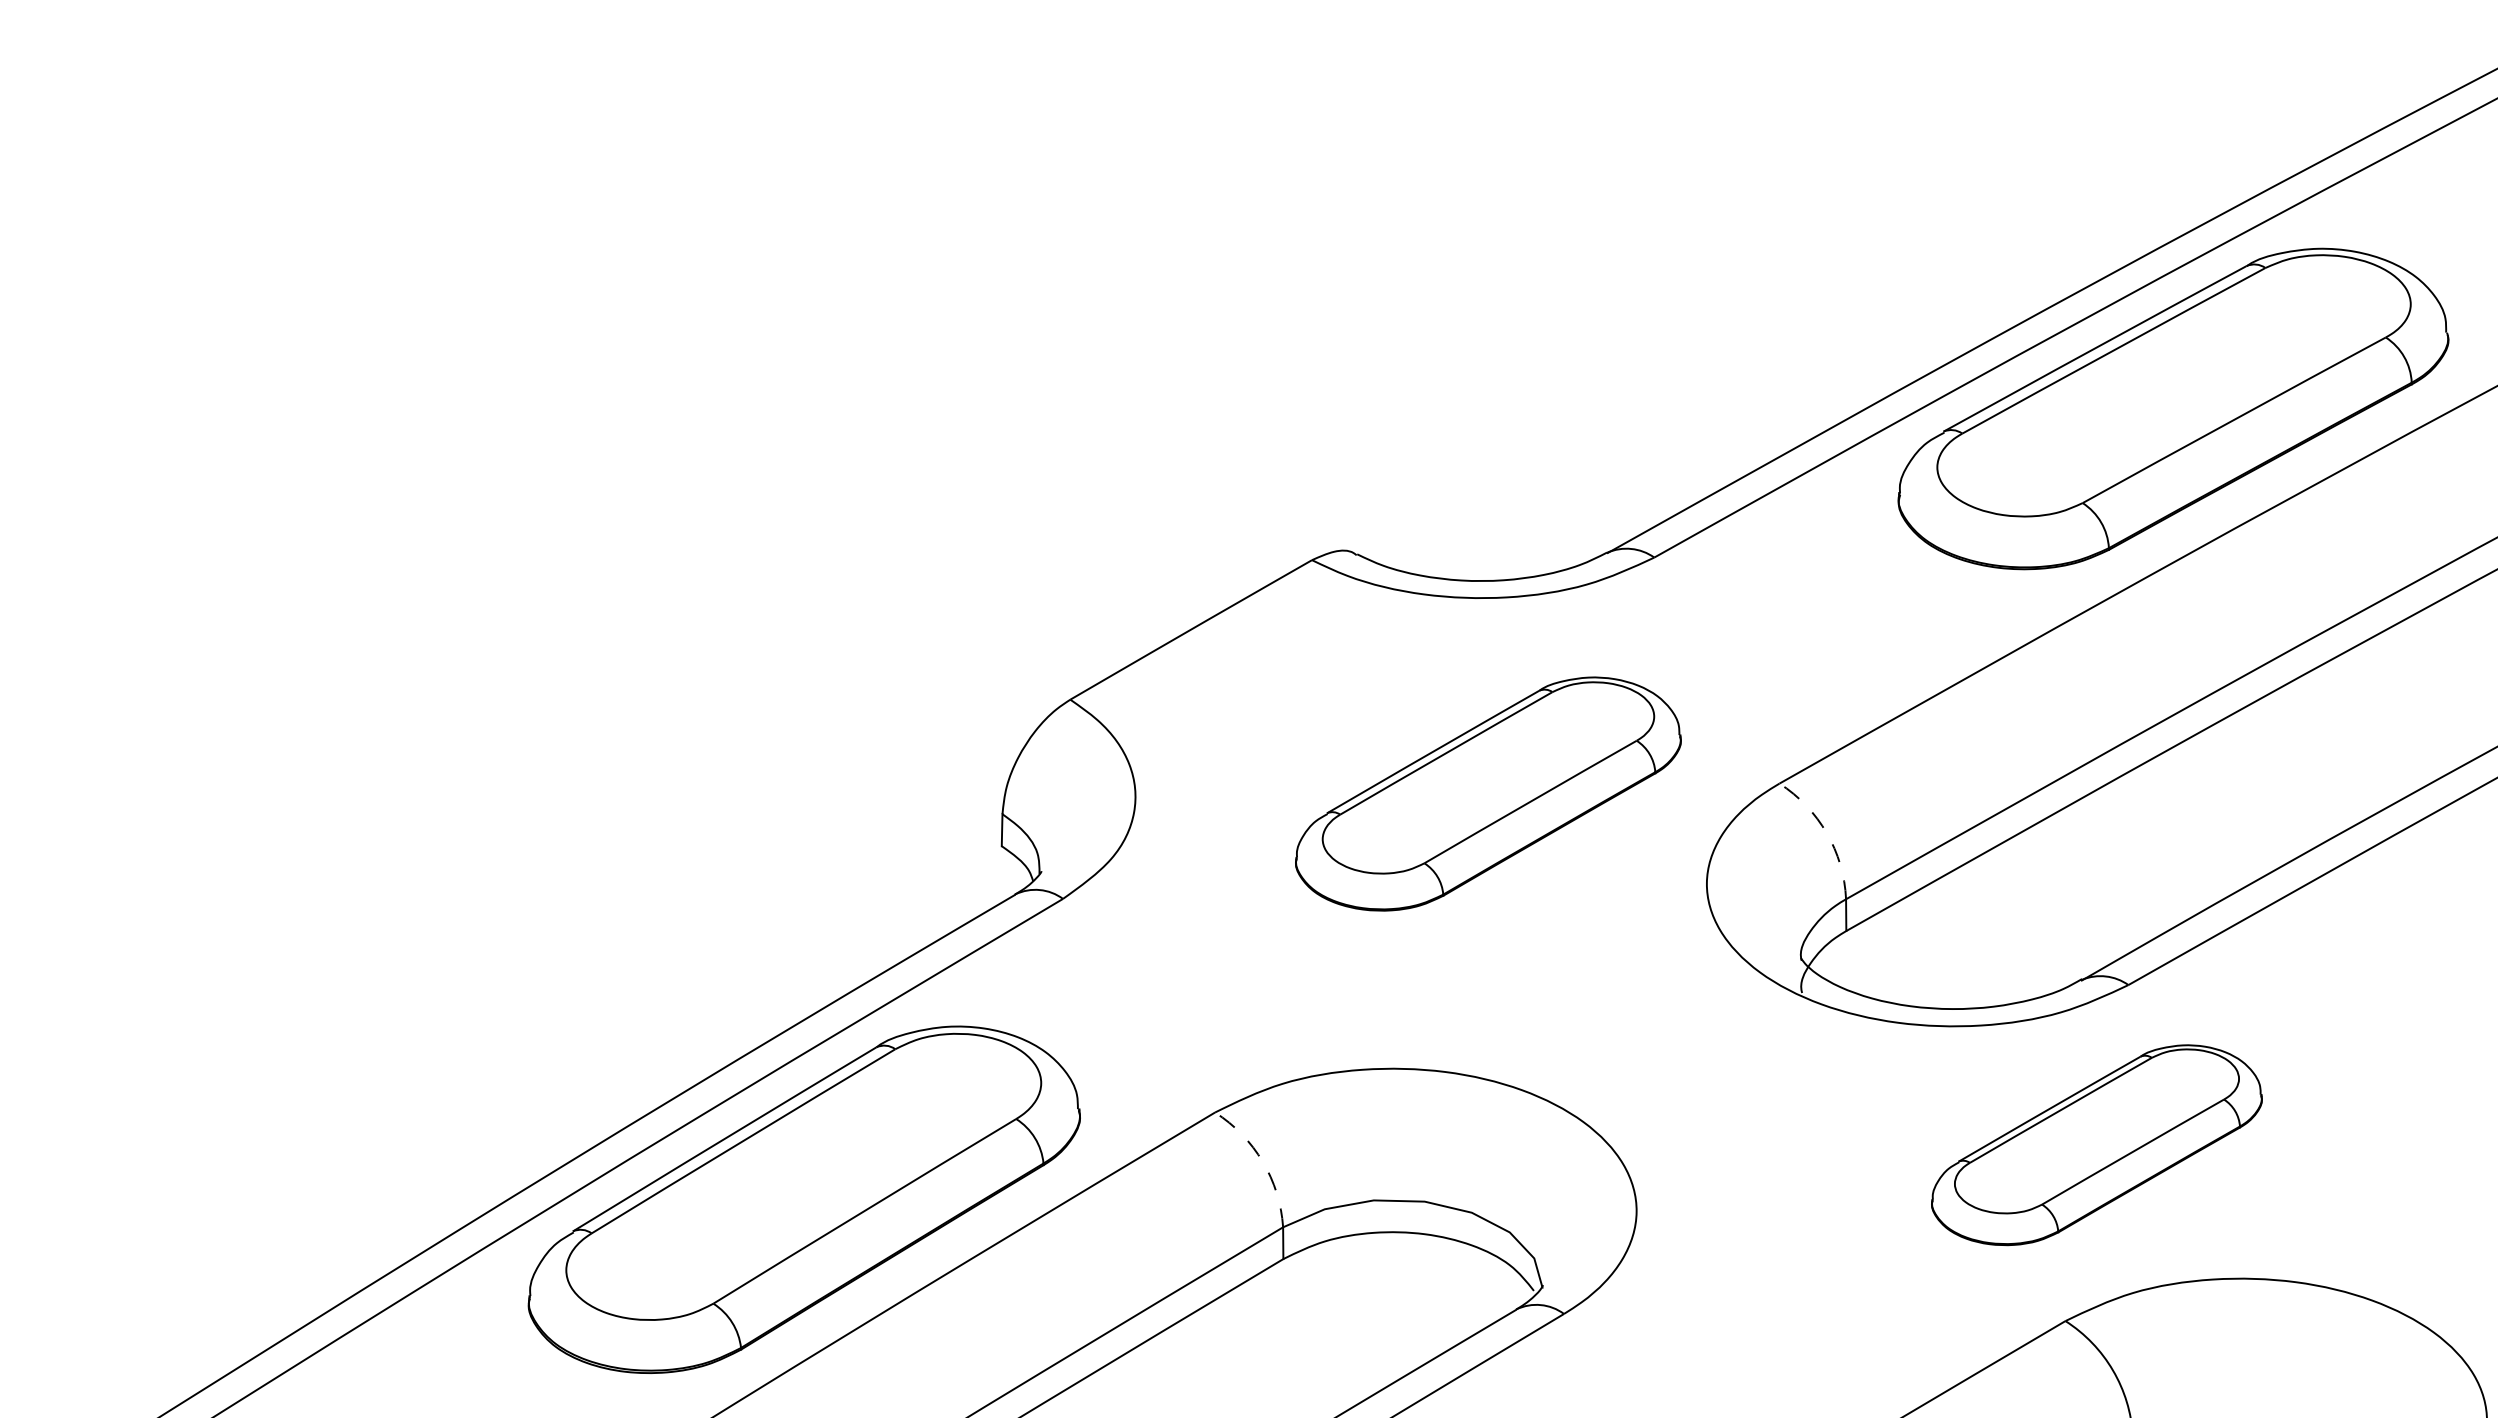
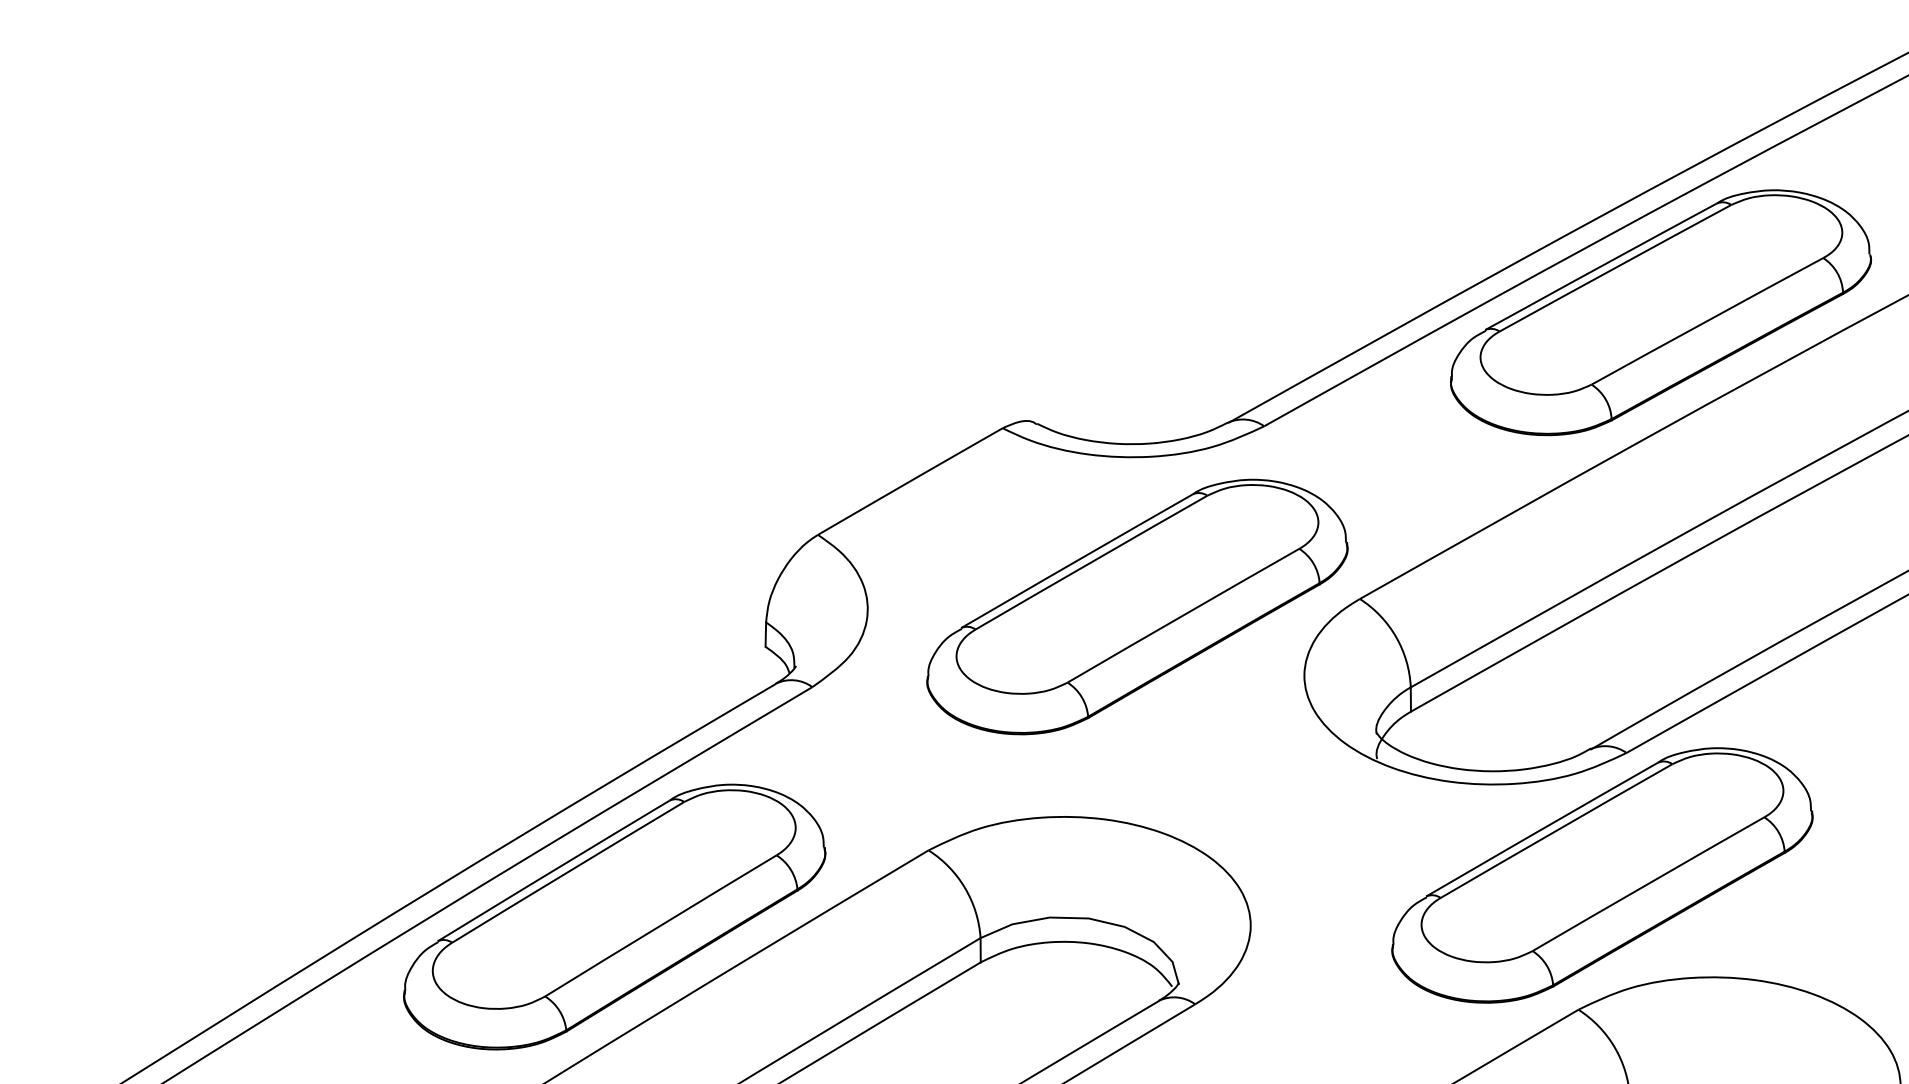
part: (1488, 793) -> (1137, 606), size x1.43
arc: (1826, 833) -> (1395, 637), dashed -> solid
part: (2096, 1144) -> (1602, 874), size x1.67
arc: (1262, 1161) -> (964, 887), dashed -> solid

